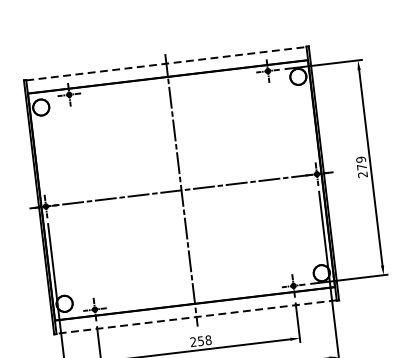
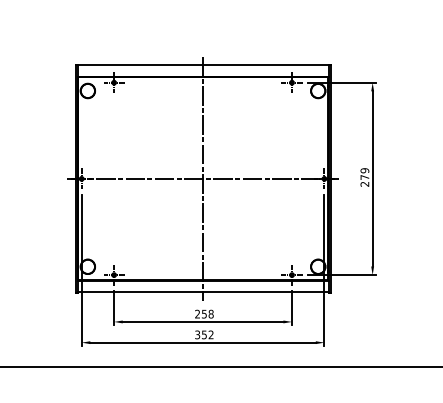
line: (166, 63) -> (203, 65), dashed -> solid
line: (197, 317) -> (203, 292), dashed -> solid

